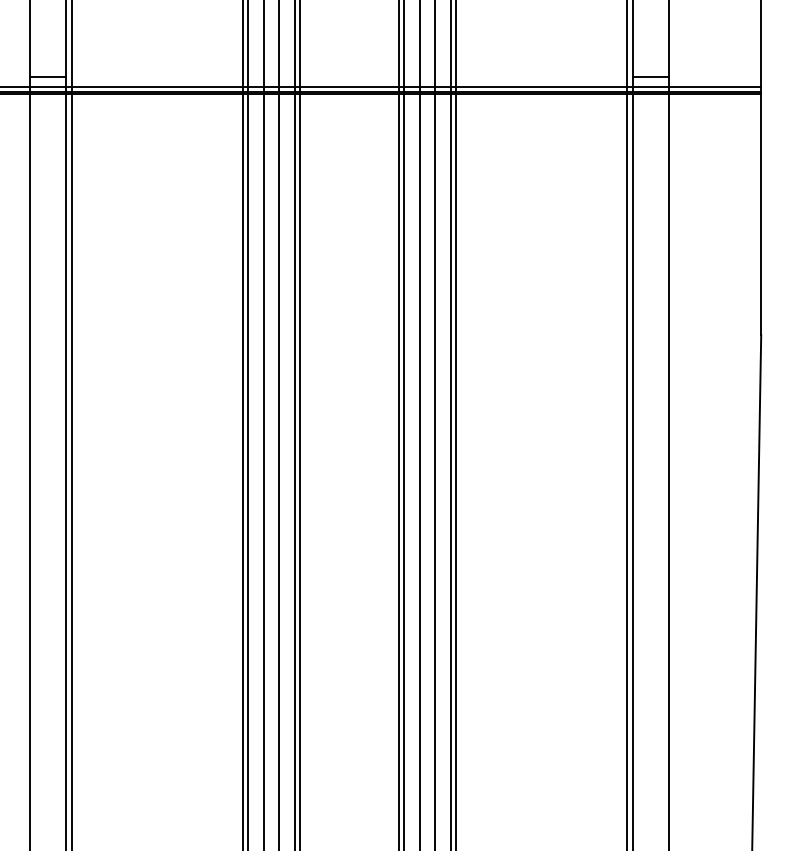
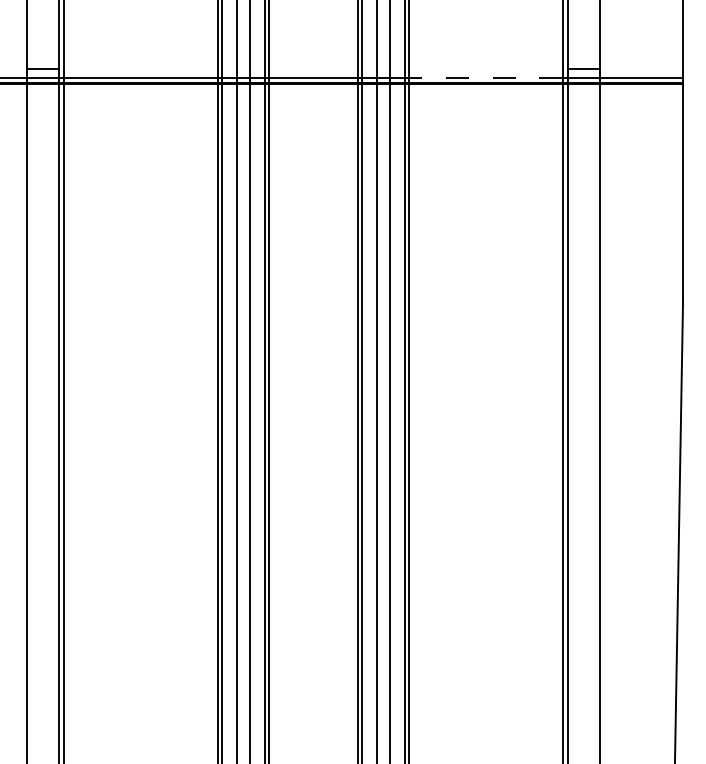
line: (541, 87) -> (485, 78), solid -> dashed

